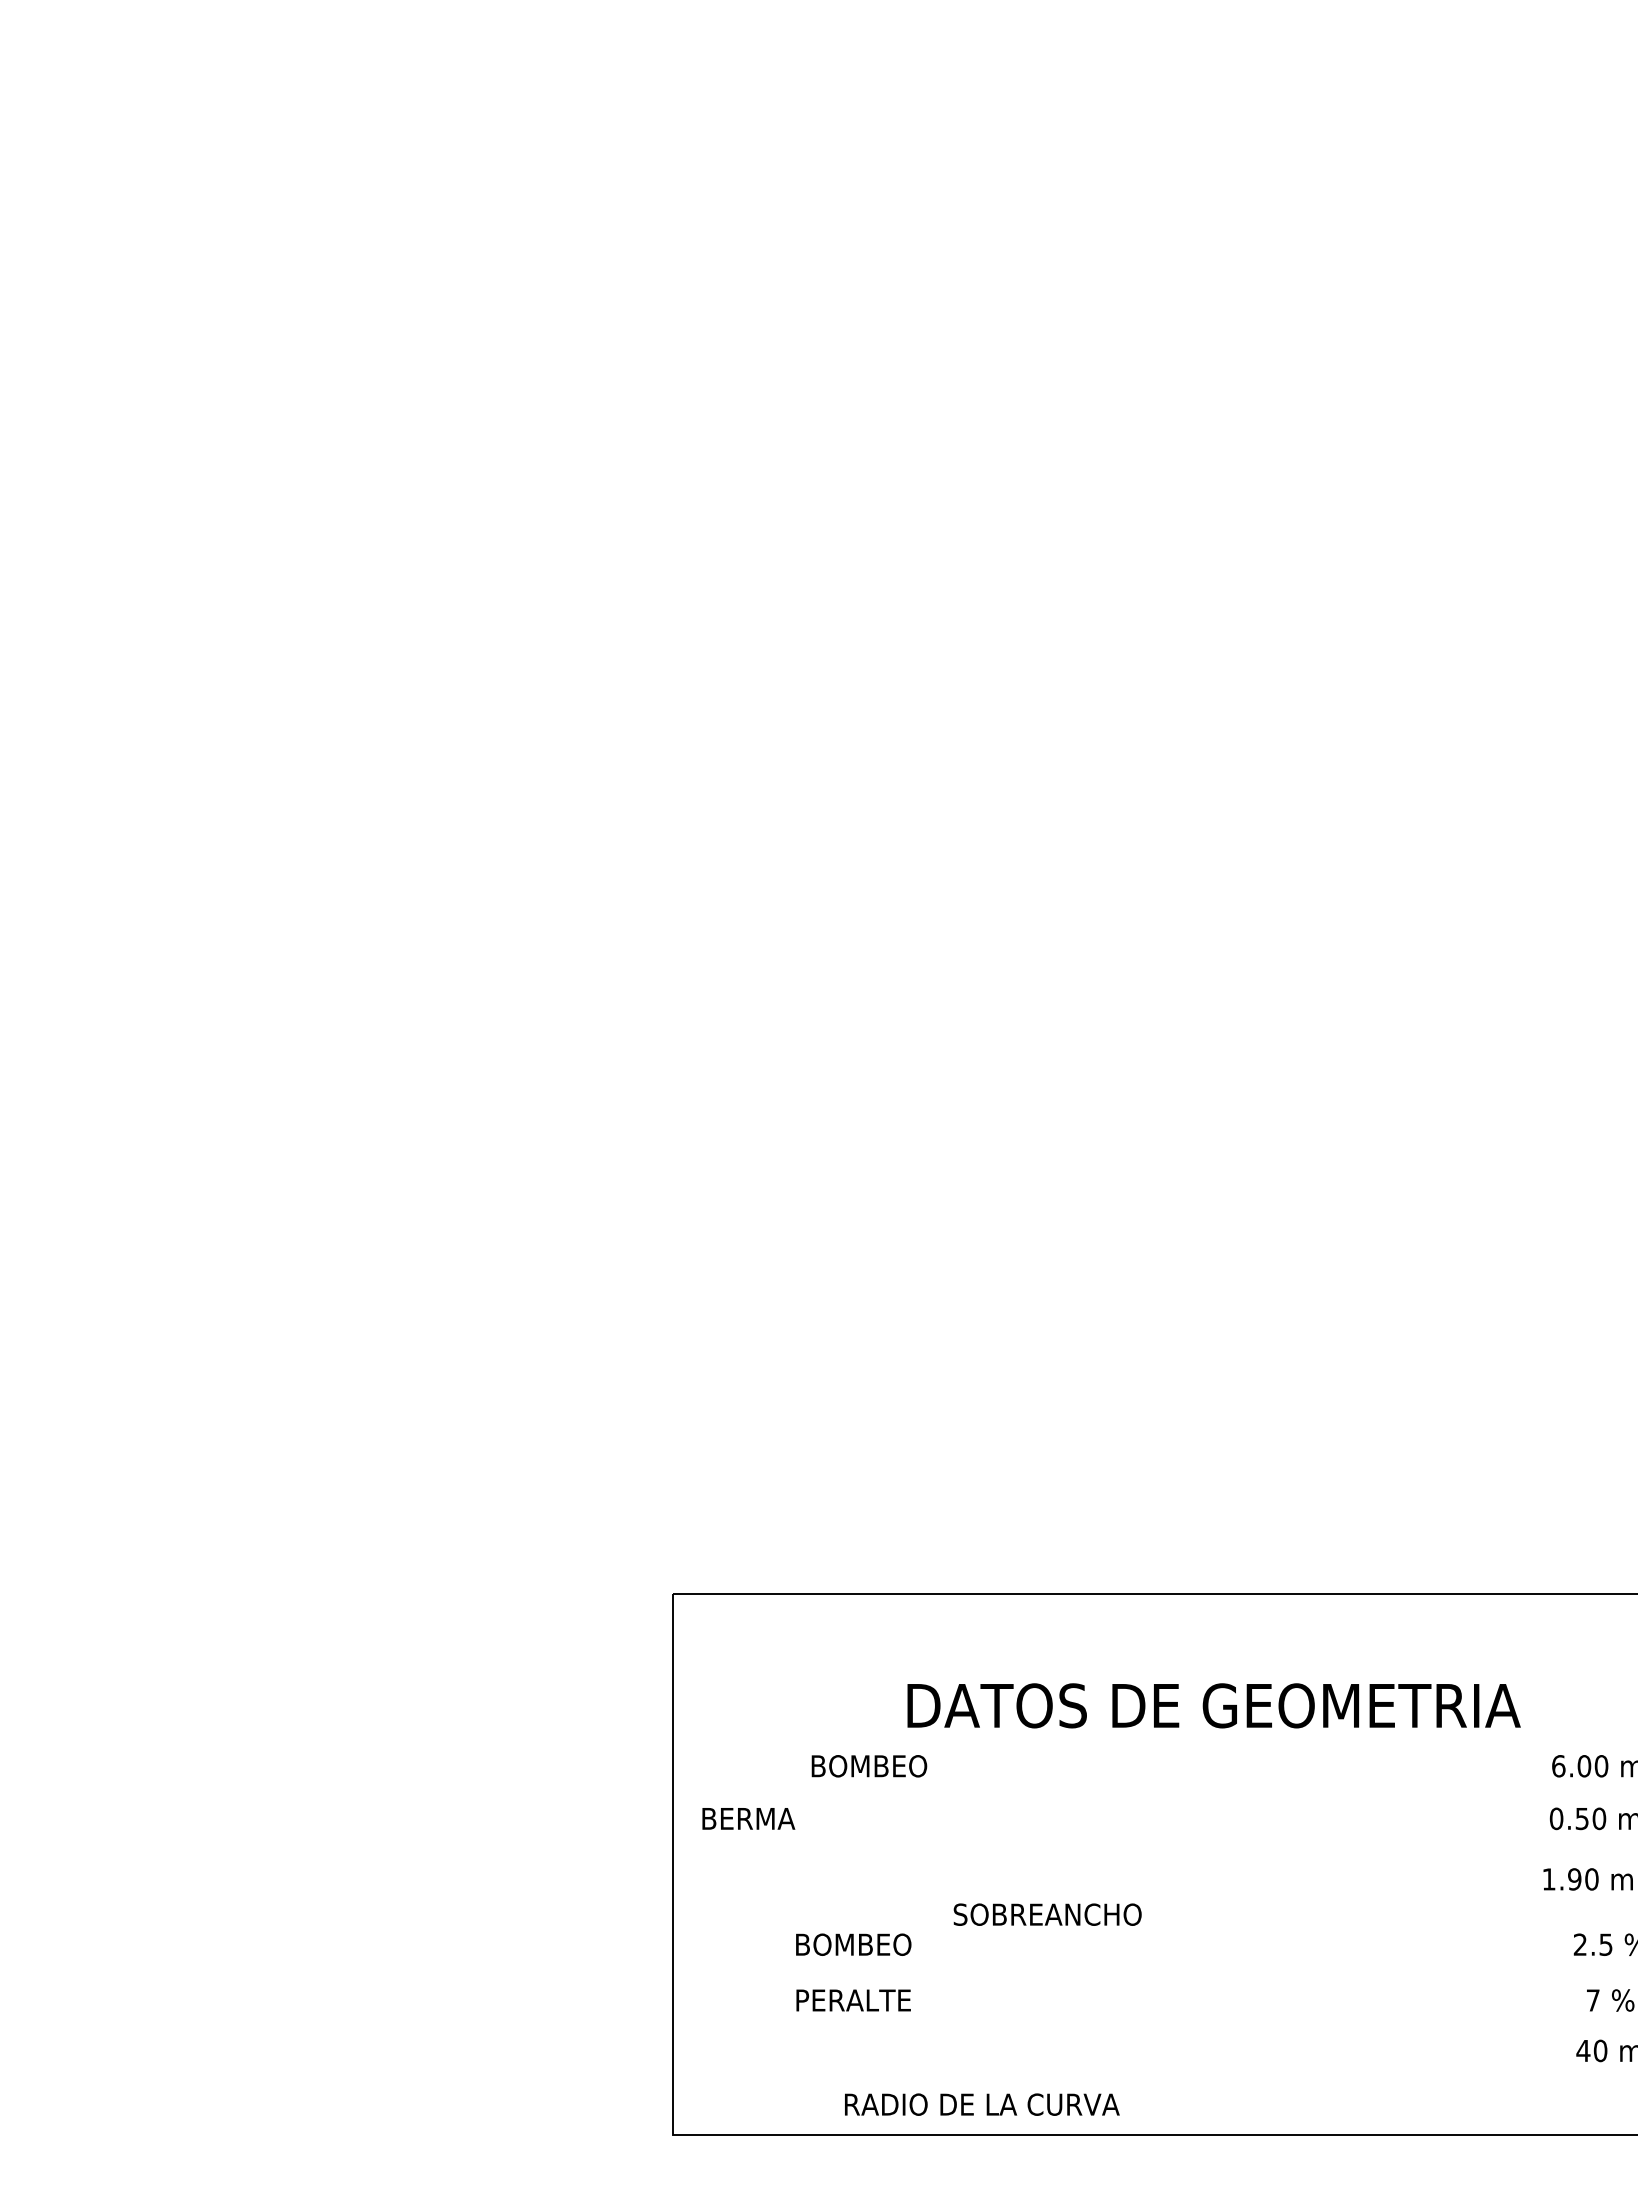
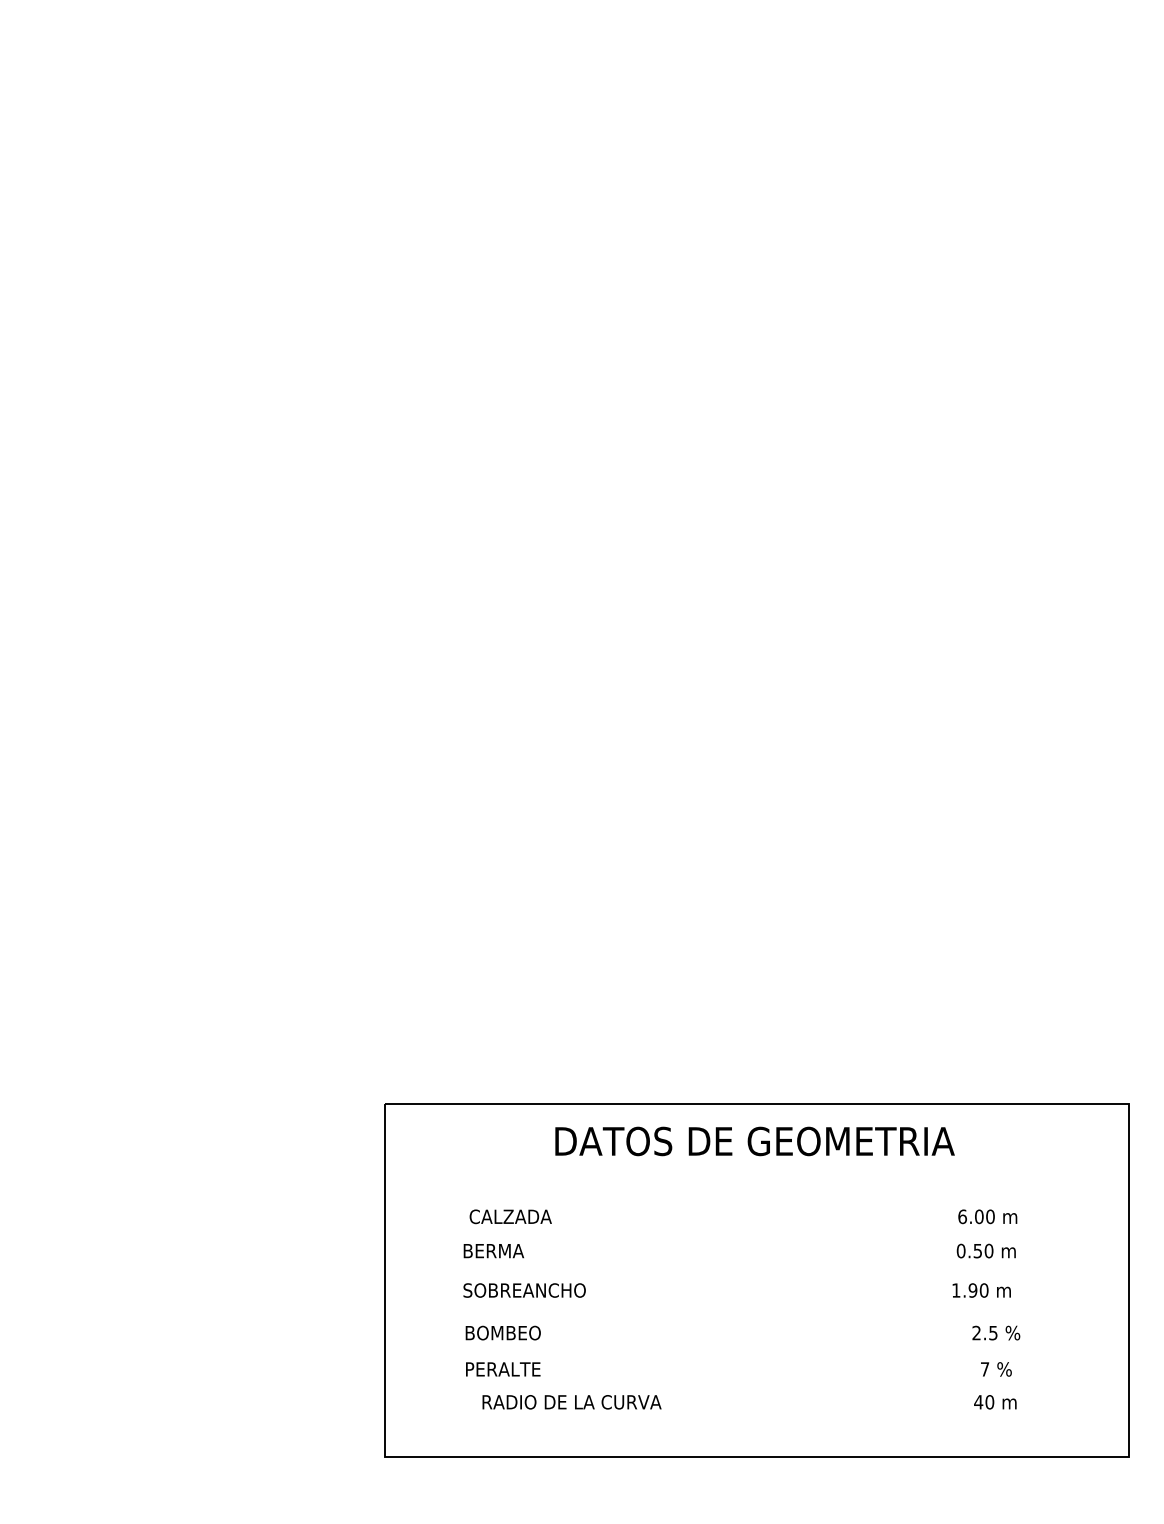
text: (1213, 1705) -> (754, 1141), moved
text: (864, 1765) -> (510, 1216), BOMBEO -> CALZADA
text: (748, 1819) -> (493, 1251), moved
text: (1047, 1914) -> (524, 1290), moved
text: (981, 2105) -> (571, 1402), moved

